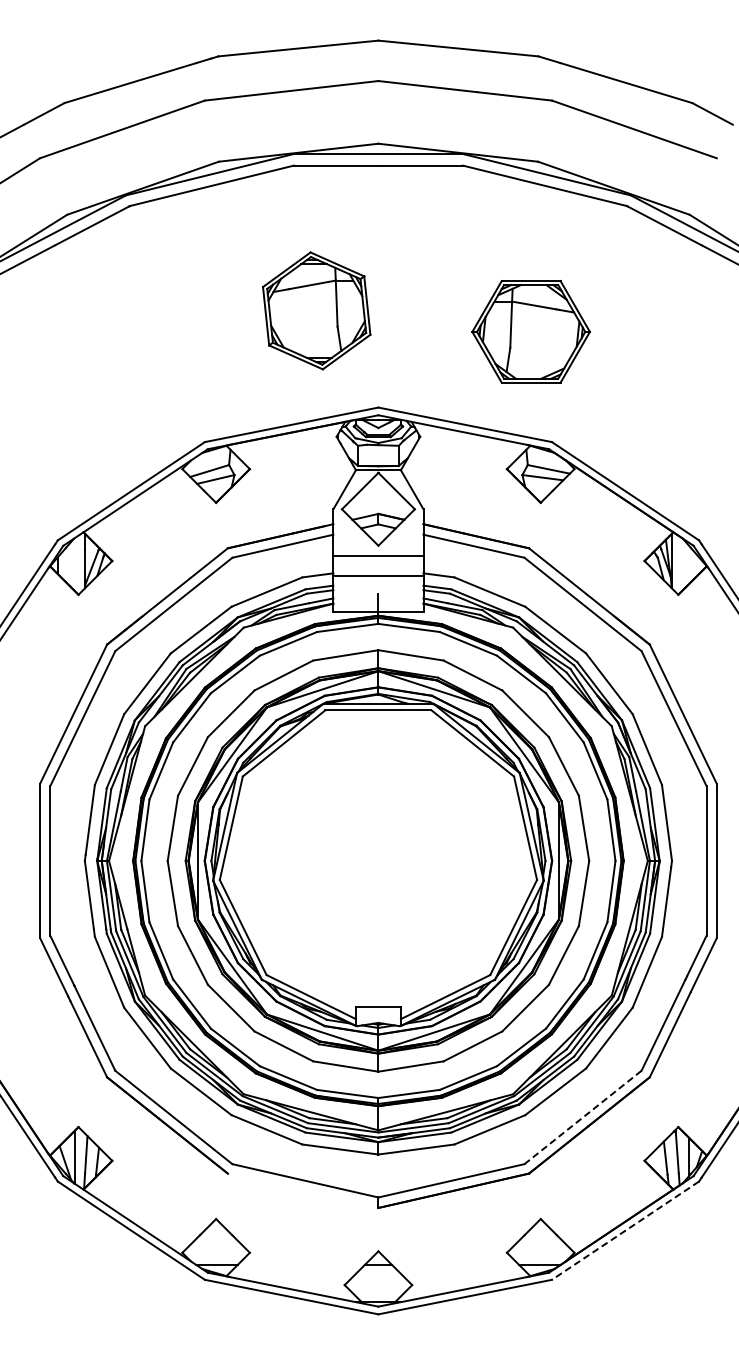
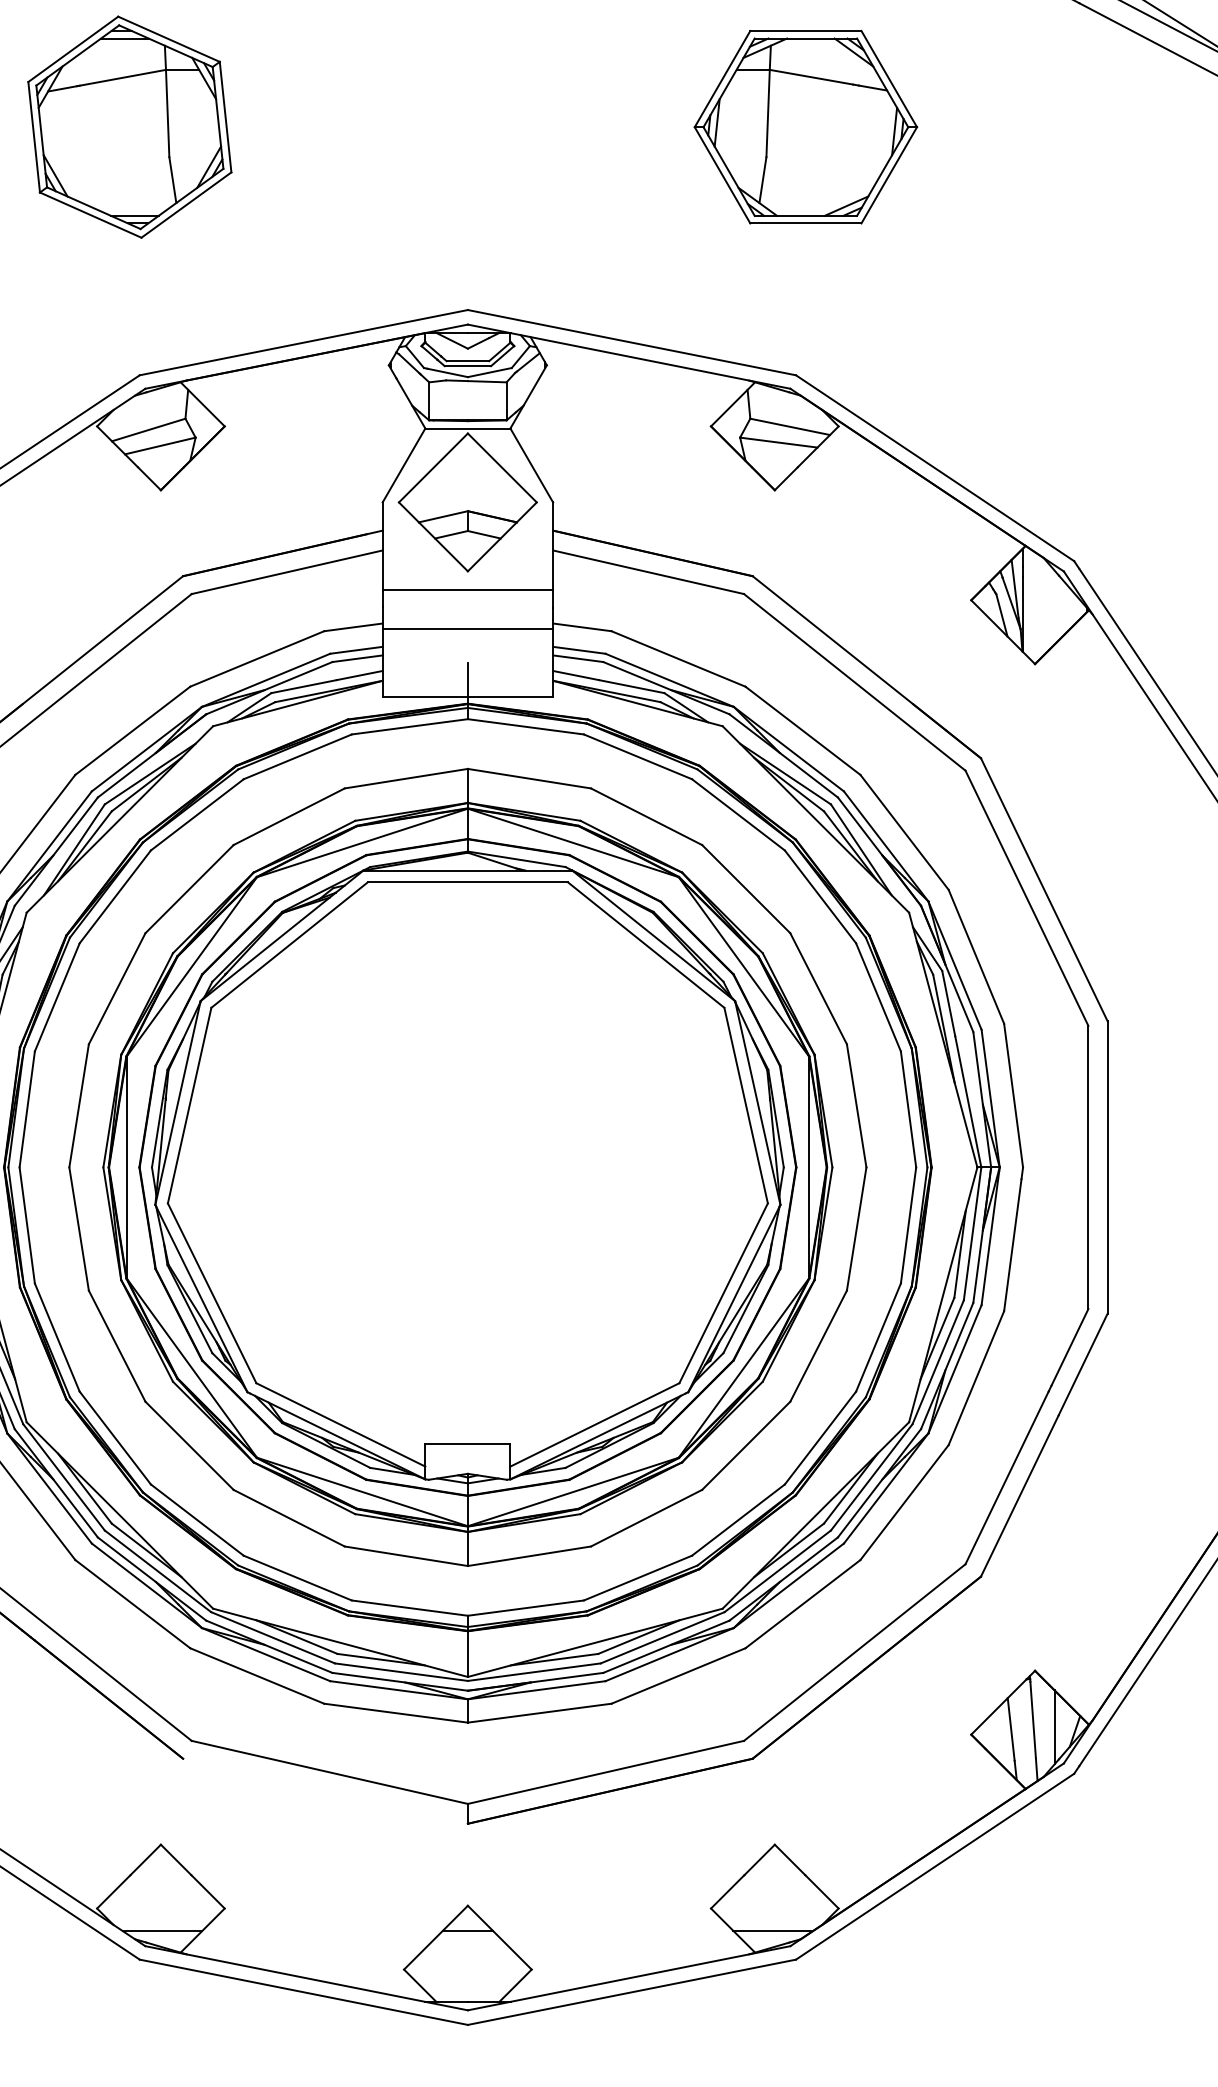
part: (316, 310) -> (129, 126), moved
part: (530, 331) -> (804, 126), moved
line: (583, 1117) -> (855, 1652), dashed -> solid
line: (625, 1230) -> (935, 1866), dashed -> solid

